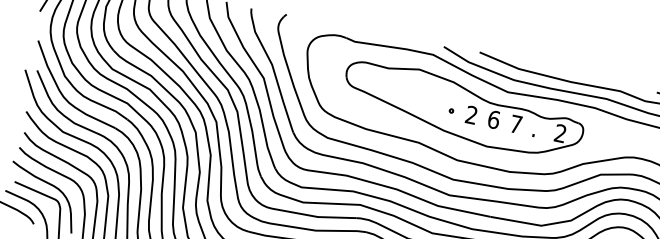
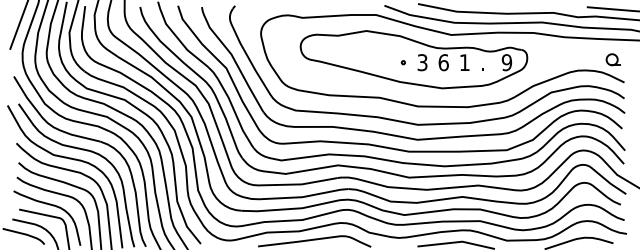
text: (471, 114) -> (422, 62), 2 -> 3
text: (515, 124) -> (464, 62), 7 -> 1
text: (560, 133) -> (506, 62), 2 -> 9

